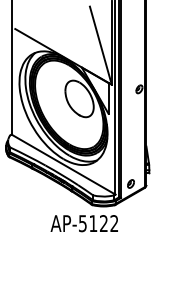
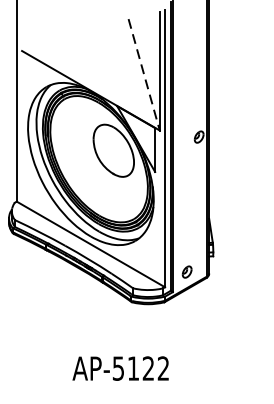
line: (100, 45) -> (143, 74), solid -> dashed
text: (83, 223) -> (119, 368), moved

